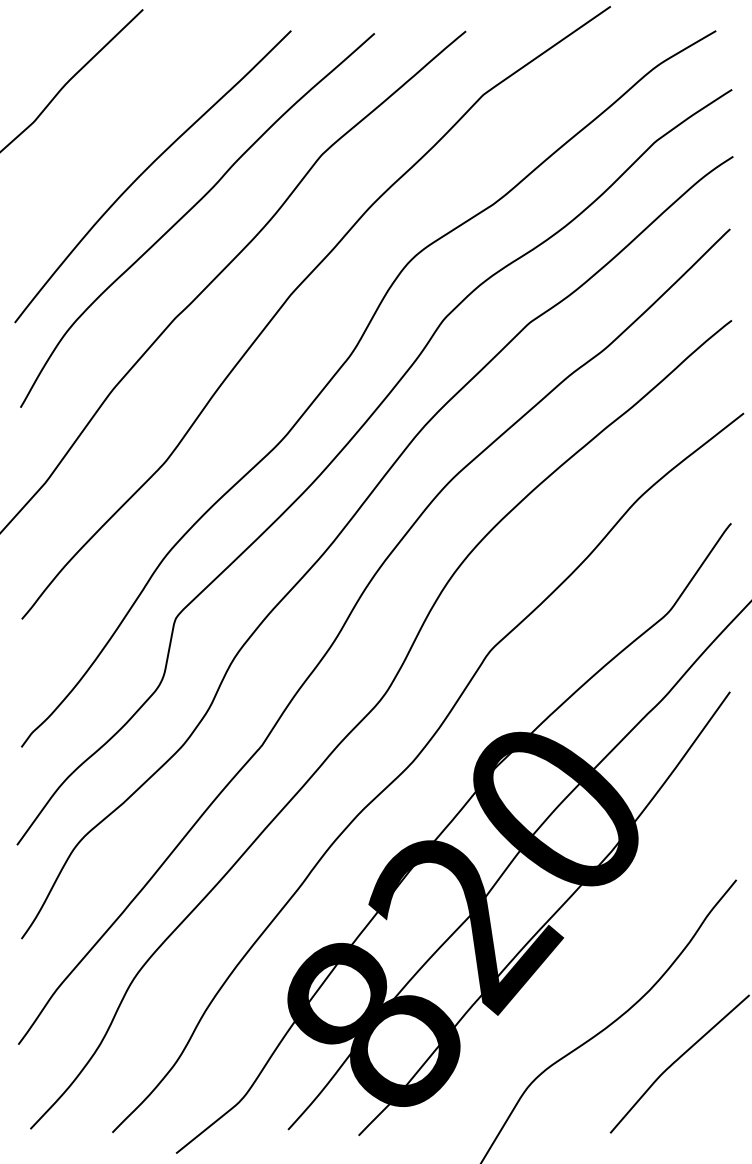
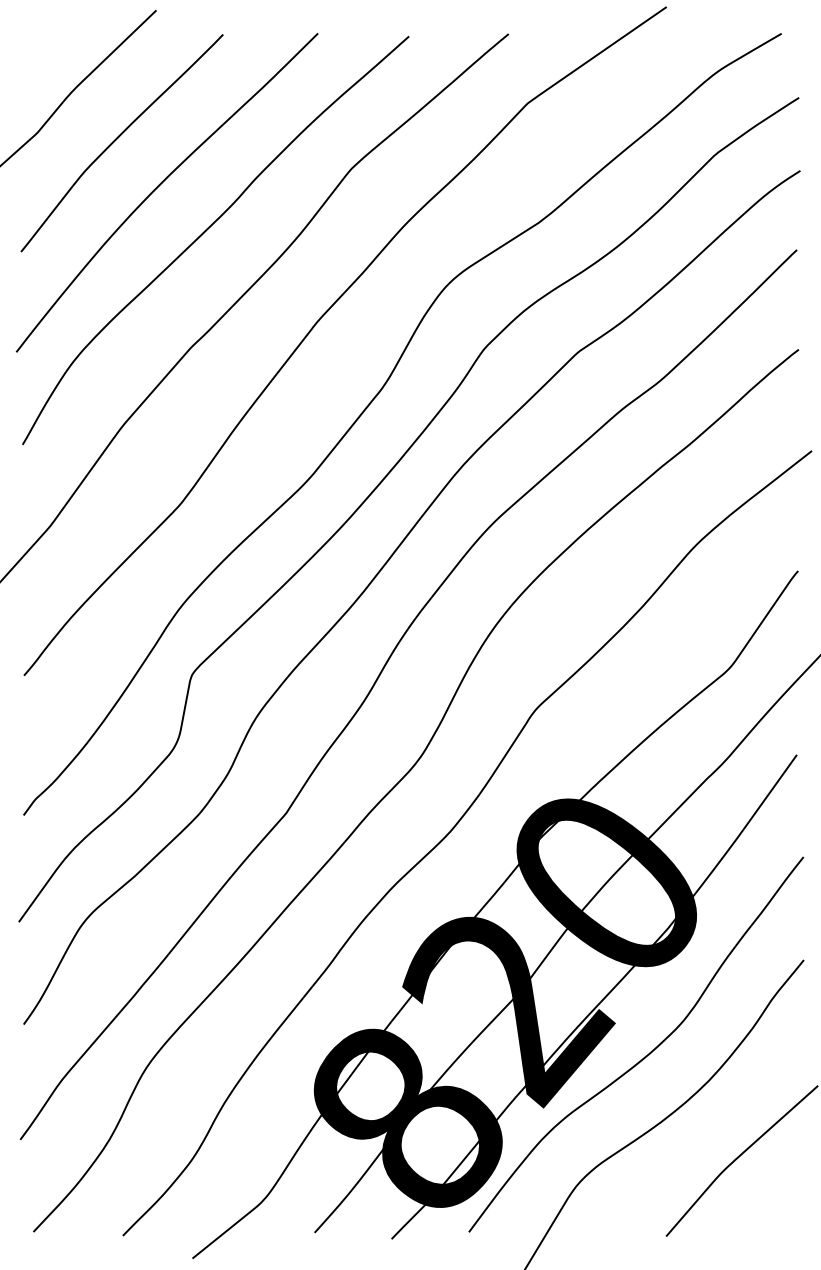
curve: (107, 127) -> (117, 139), added
curve: (592, 966) -> (646, 1054), added

